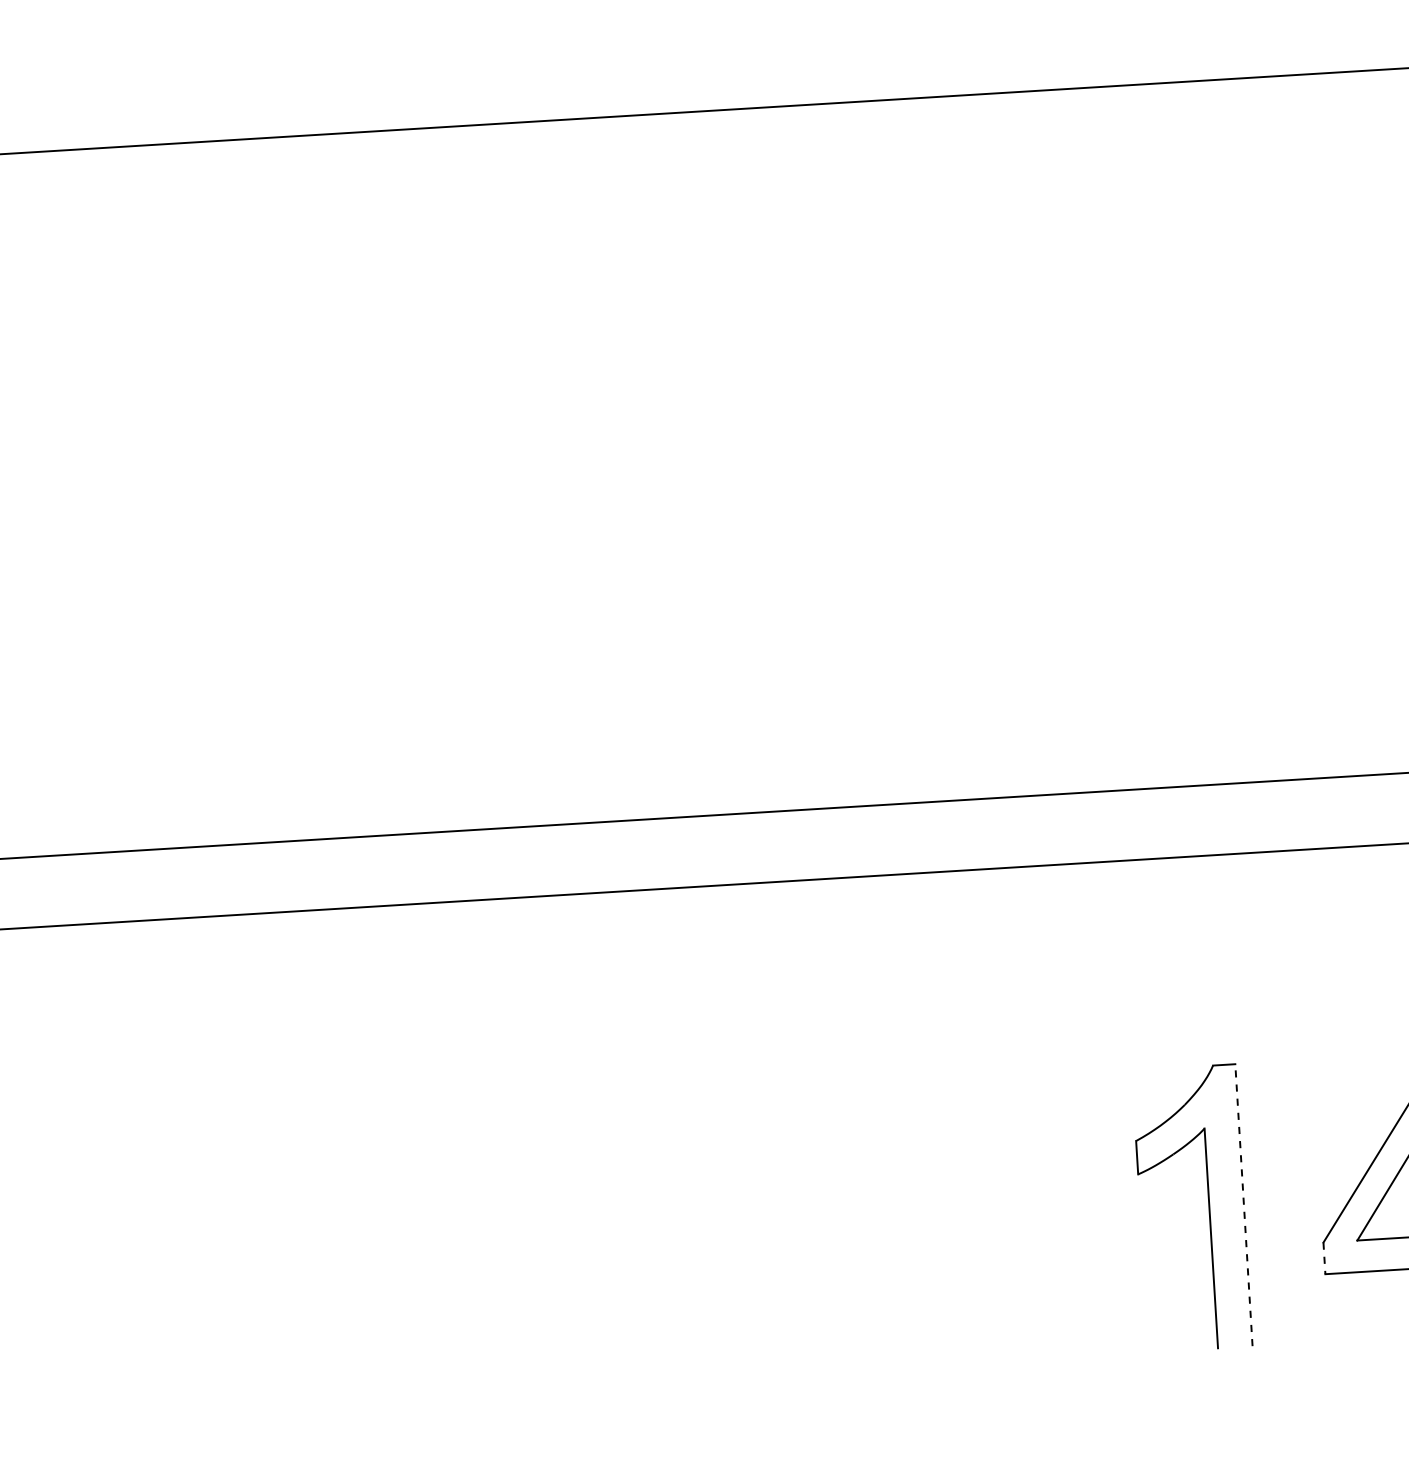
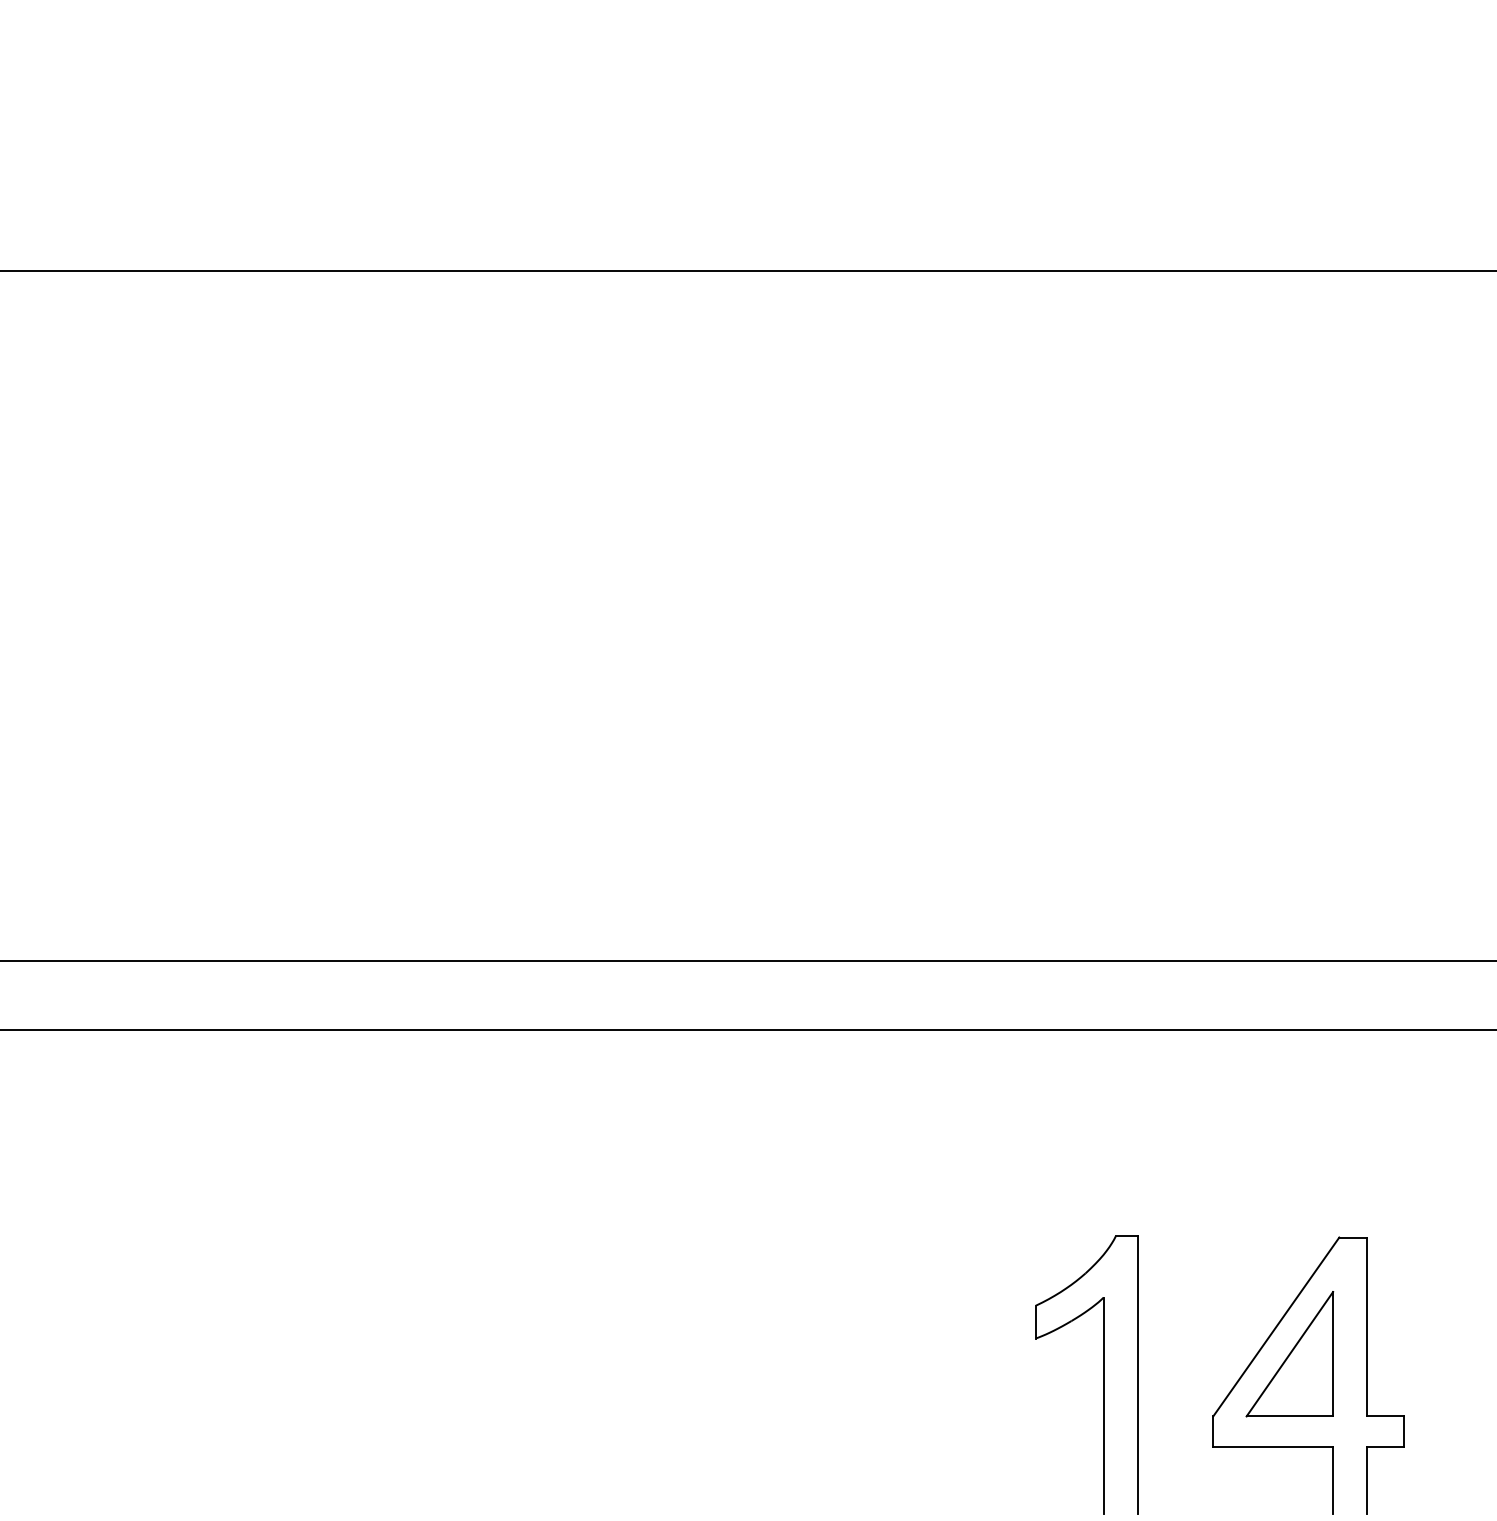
line: (1243, 1205) -> (1137, 1375), dashed -> solid
line: (1324, 1257) -> (1213, 1431), dashed -> solid

